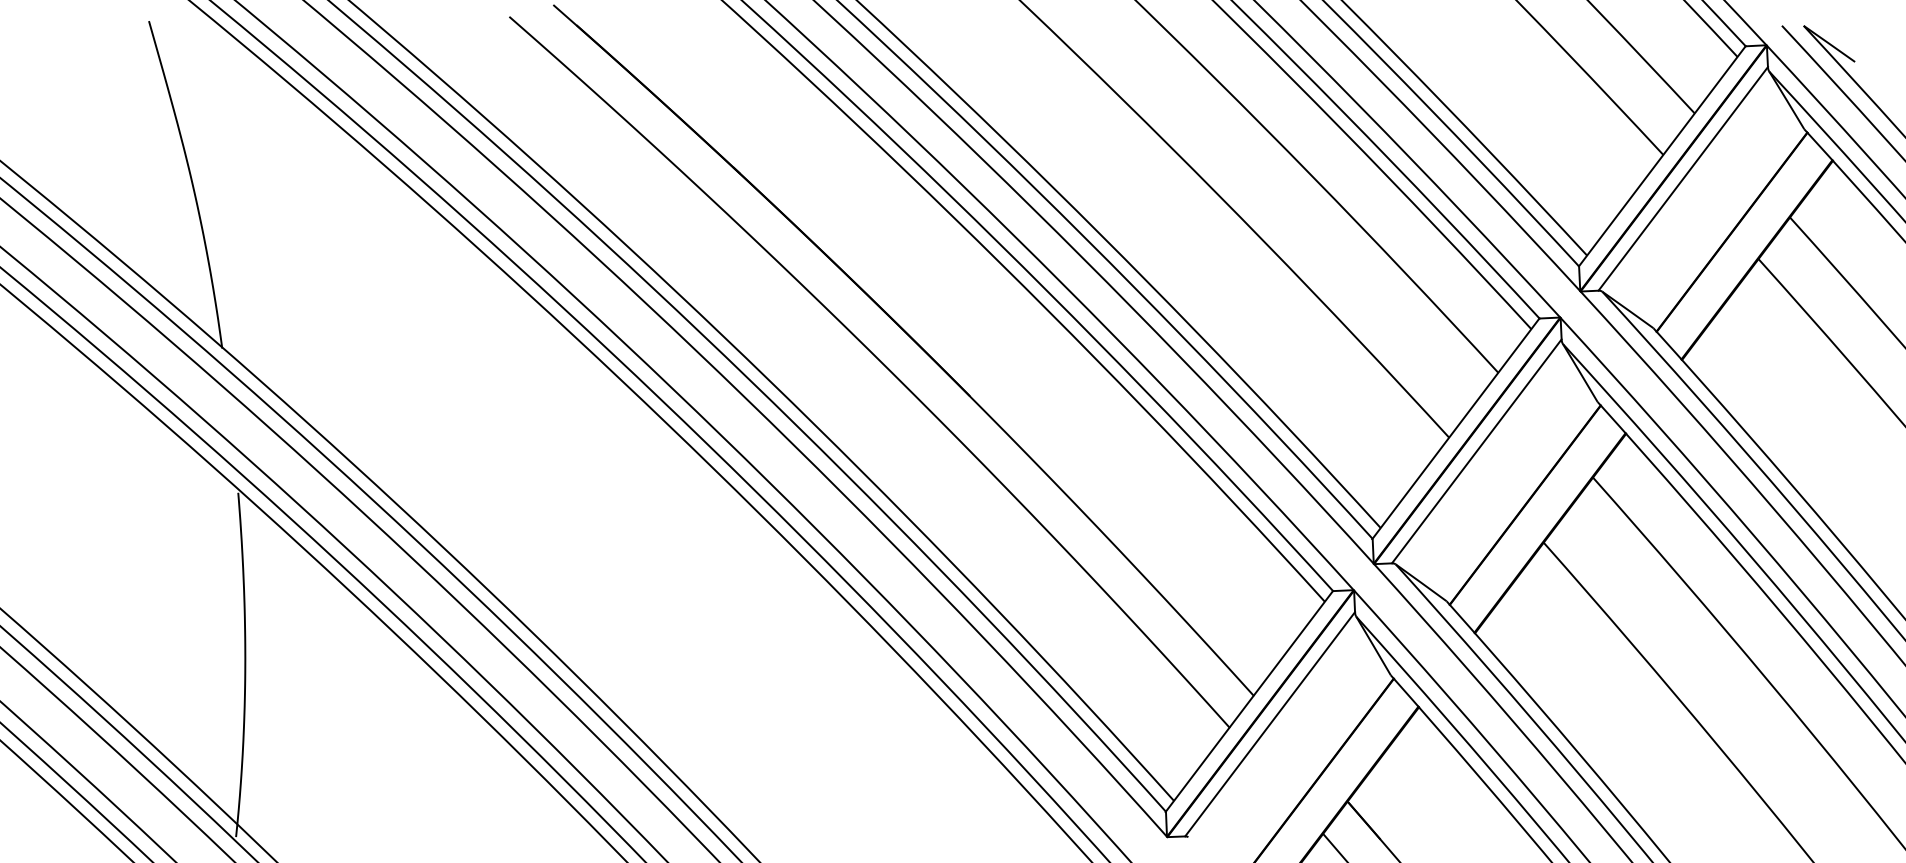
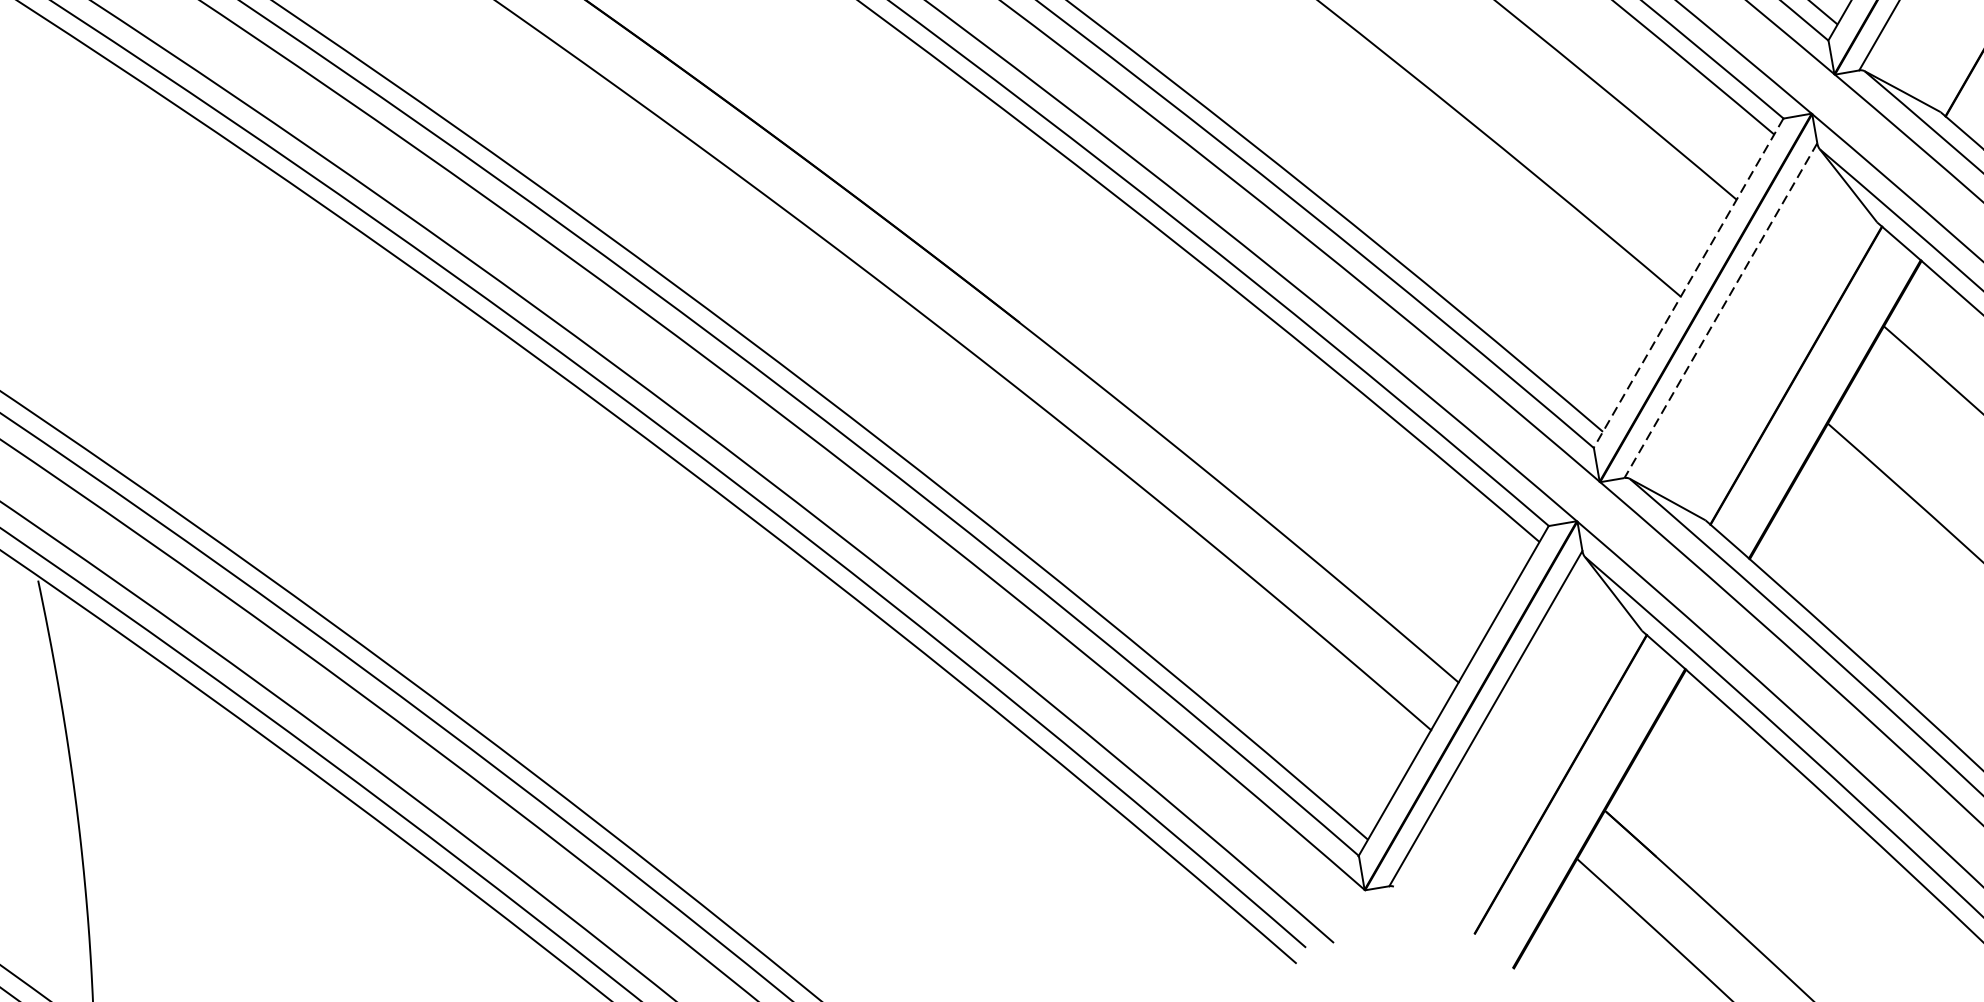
line: (1455, 429) -> (1688, 284), solid -> dashed
line: (1476, 451) -> (1720, 310), solid -> dashed

